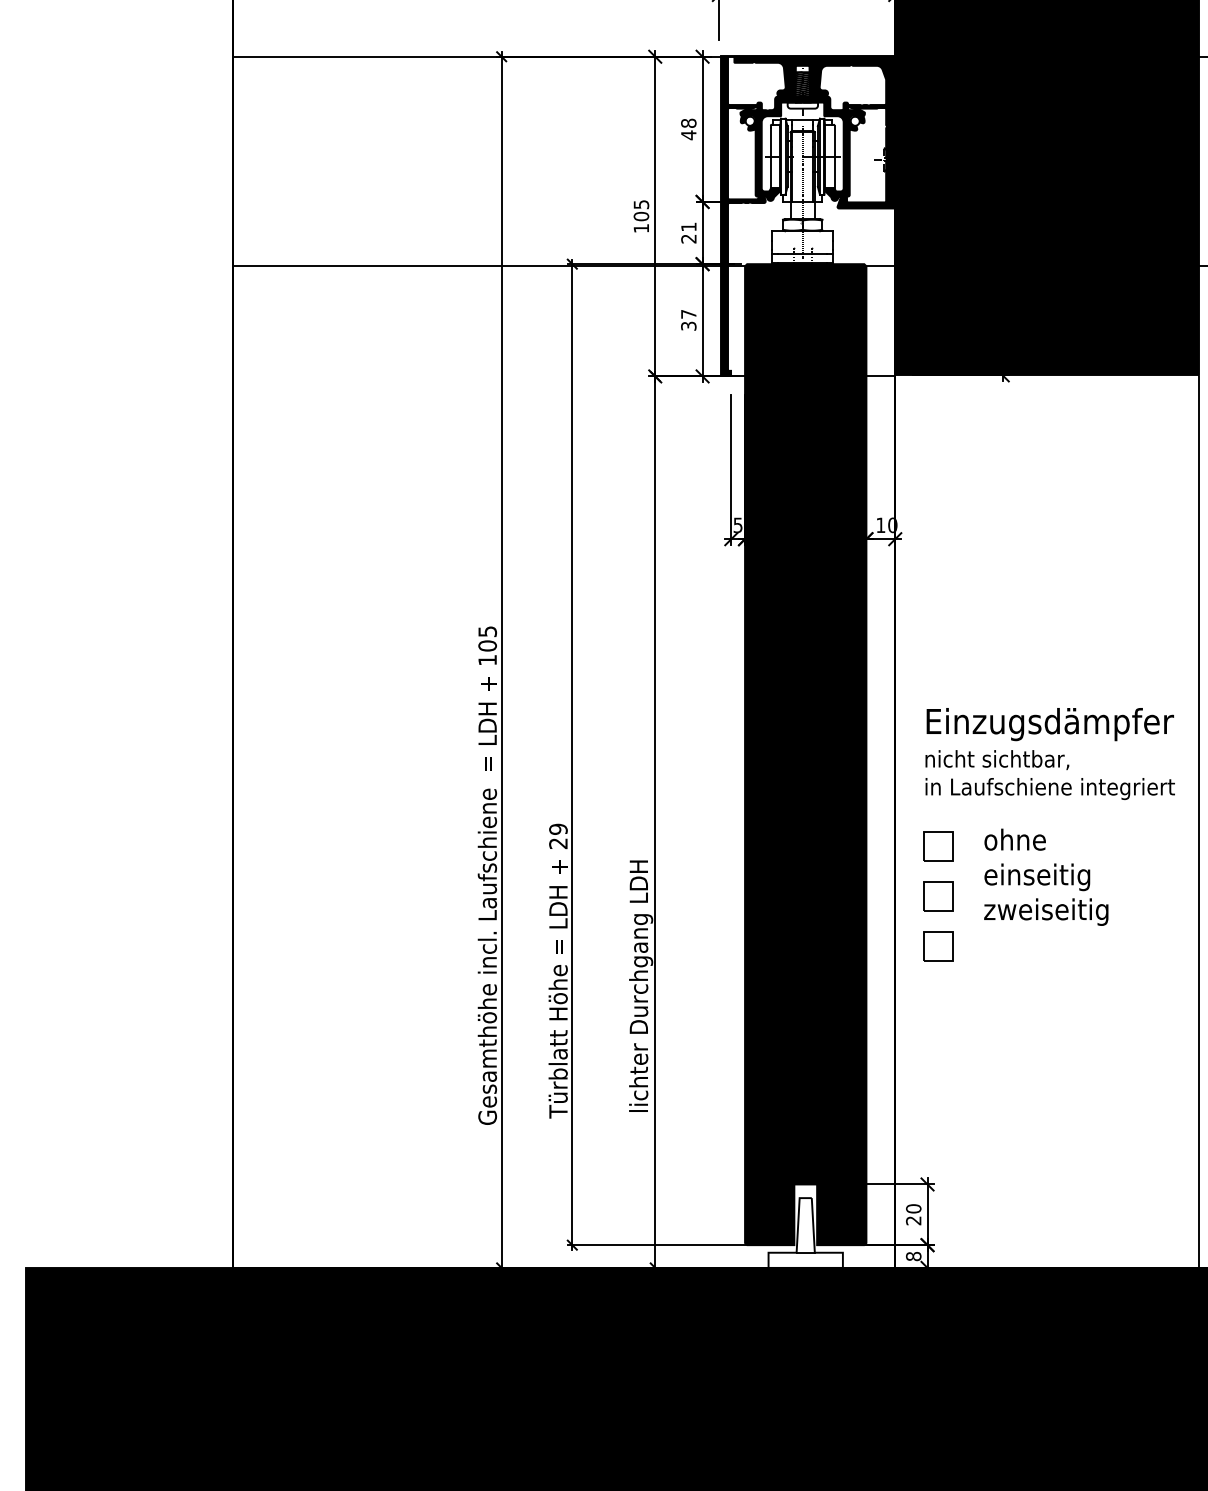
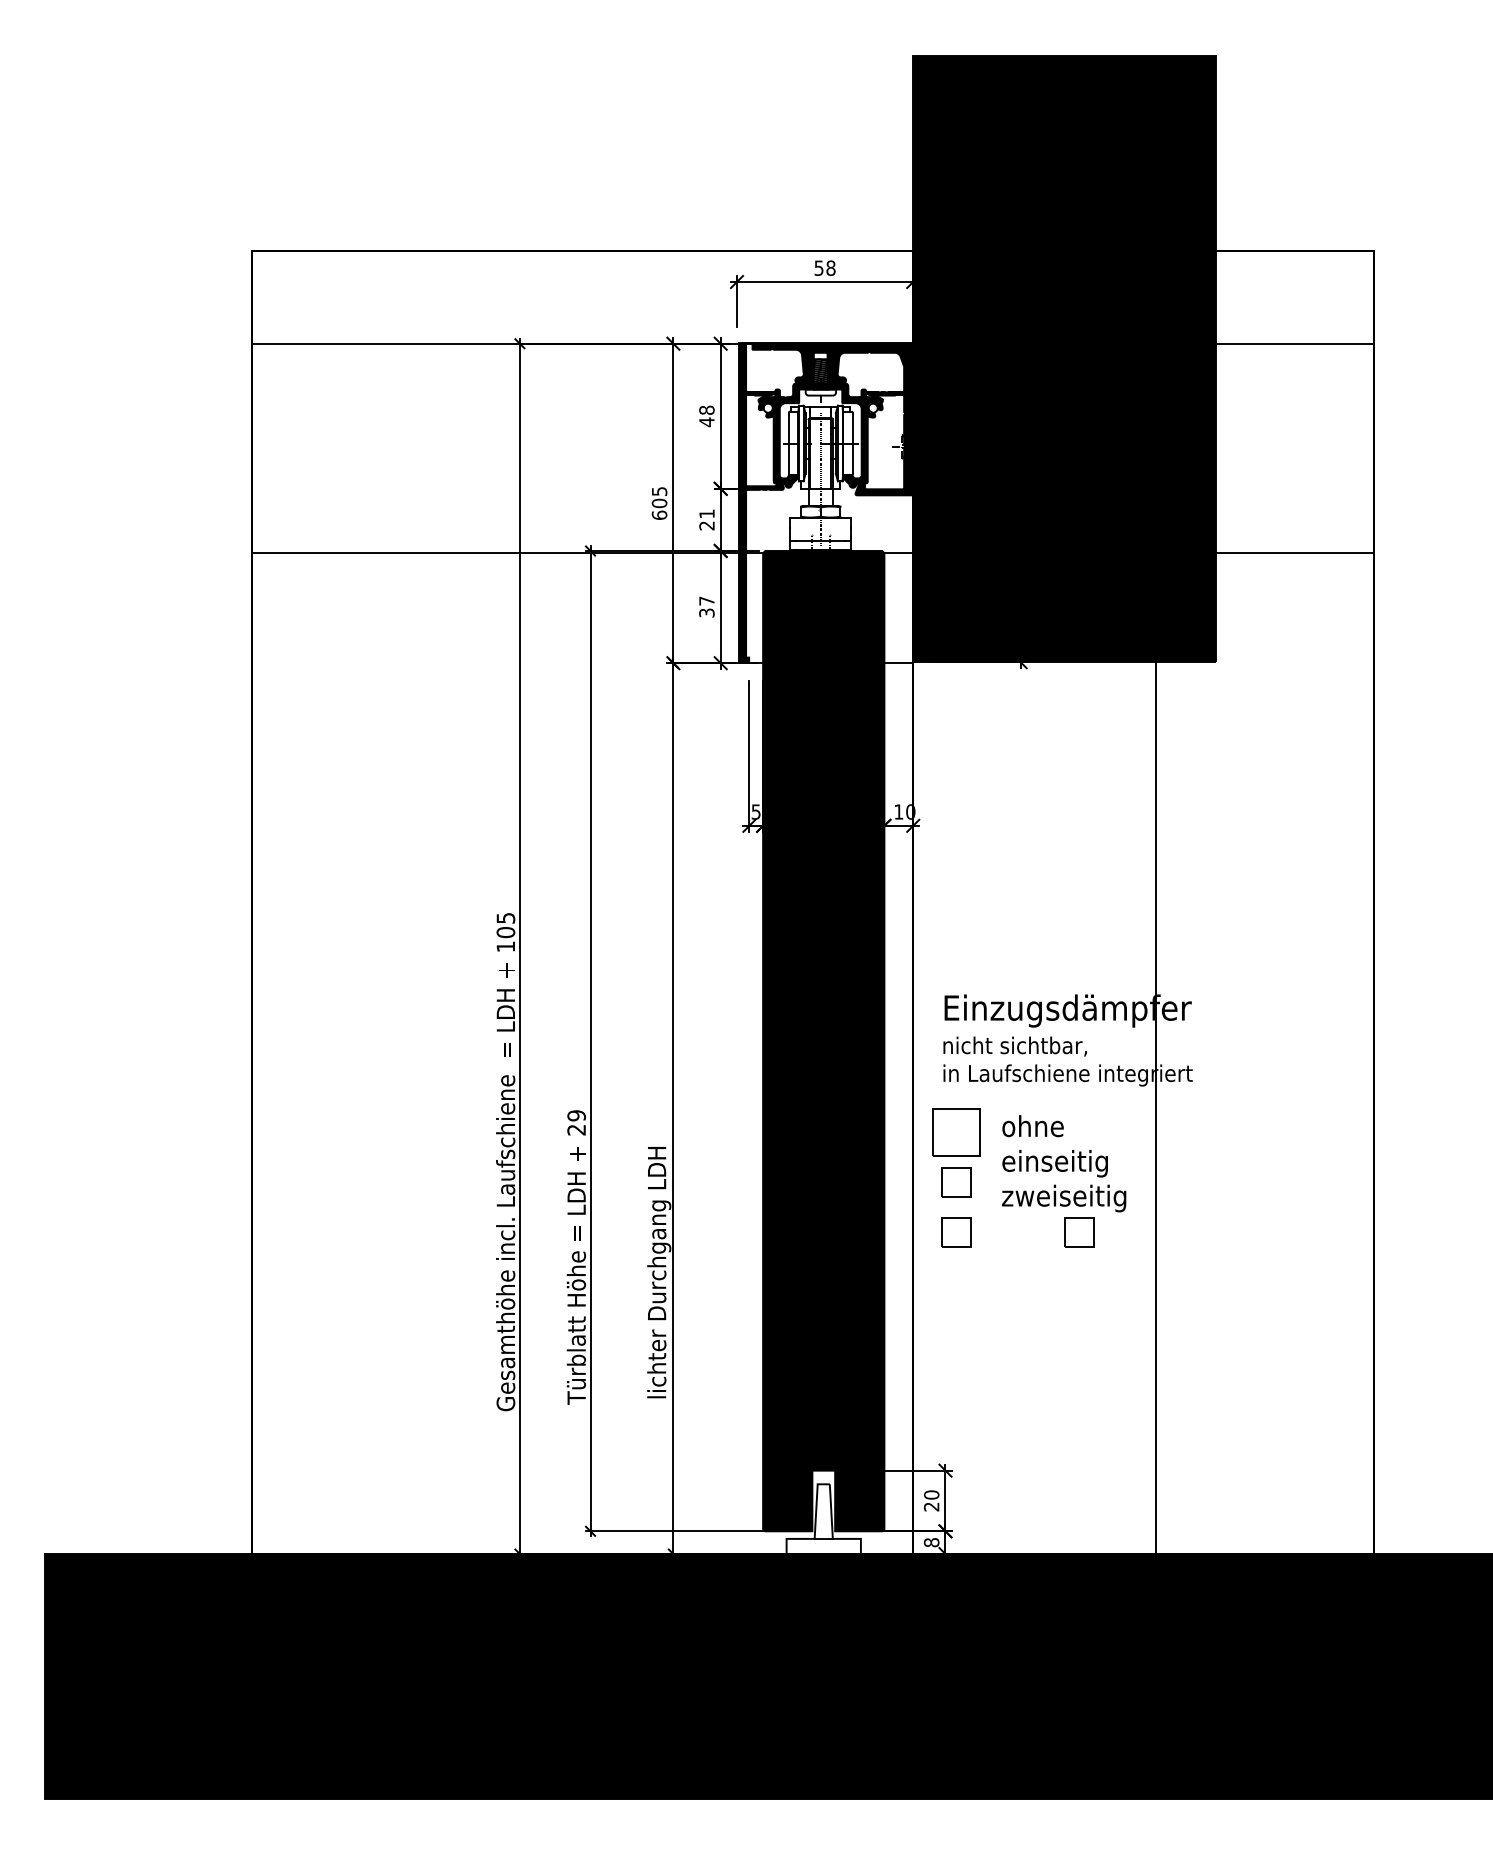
text: (641, 227) -> (659, 514), 105 -> 605
line: (1198, 823) -> (1156, 1109), moved
part: (938, 846) -> (956, 1132), size x1.6
part: (1061, 946) -> (1079, 1232), added

